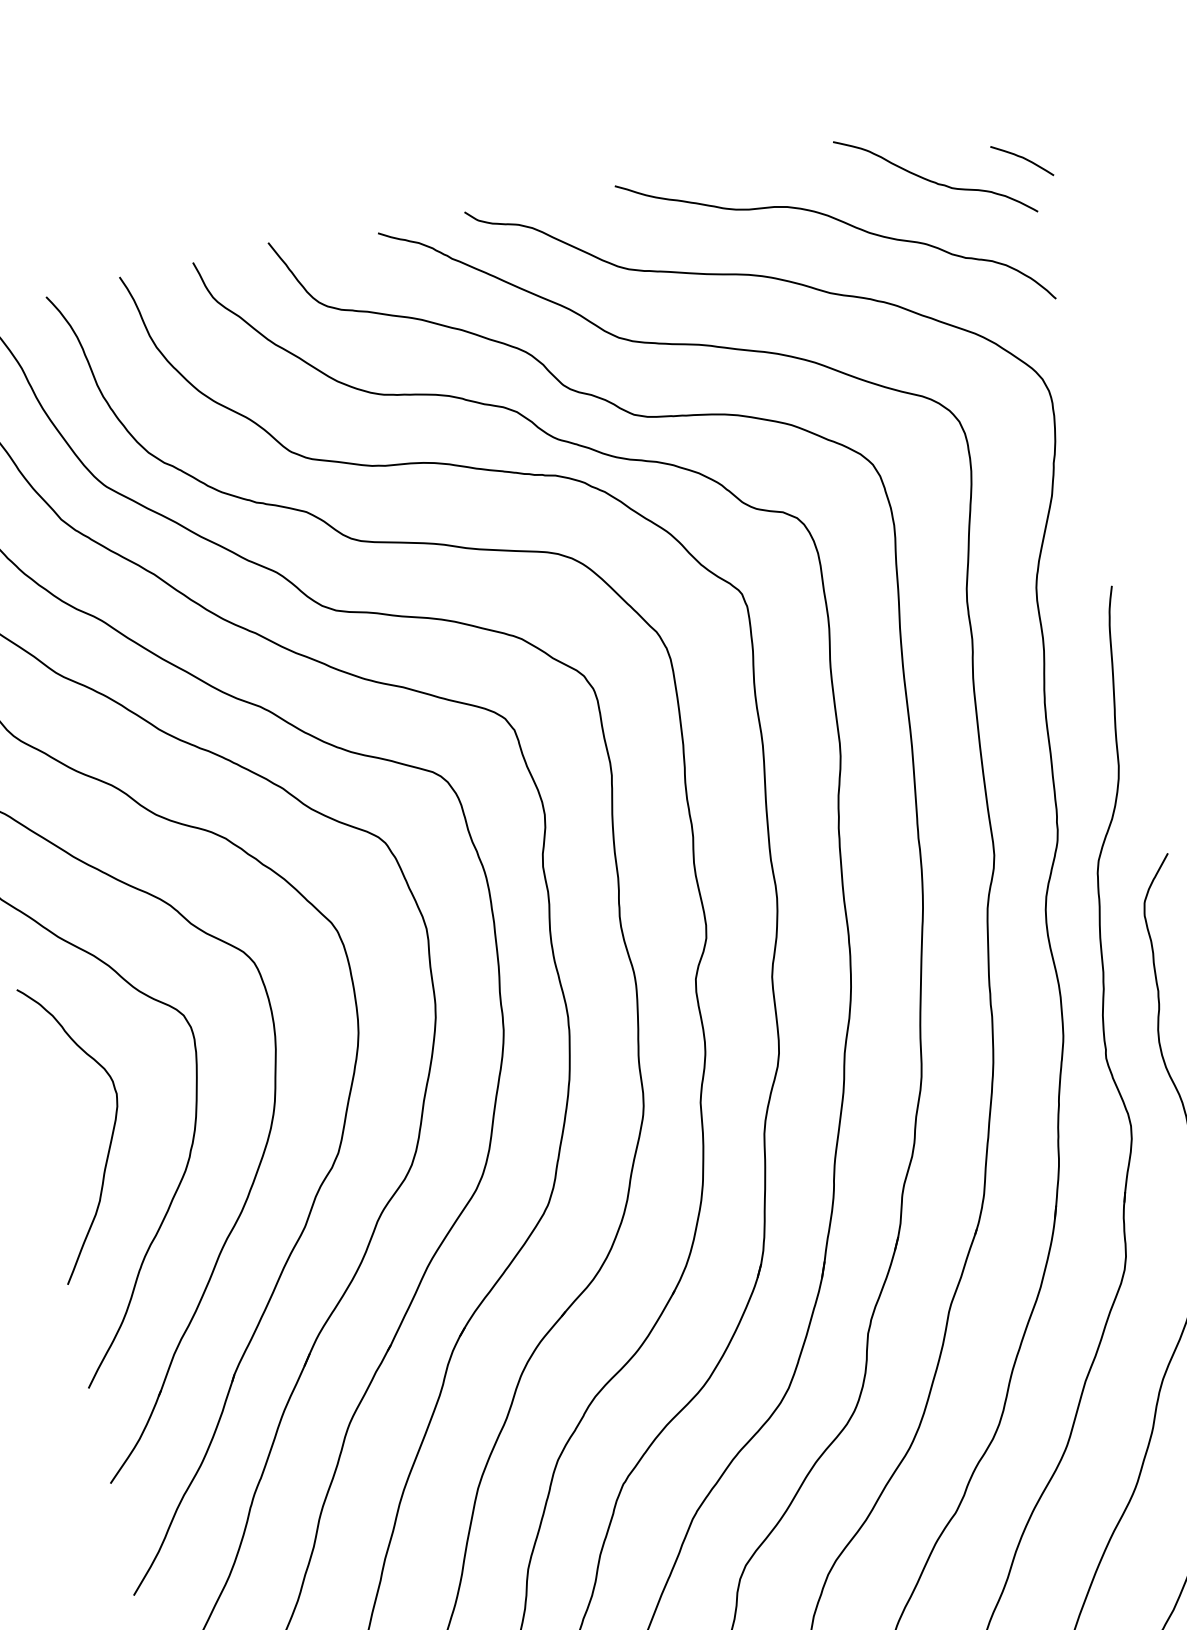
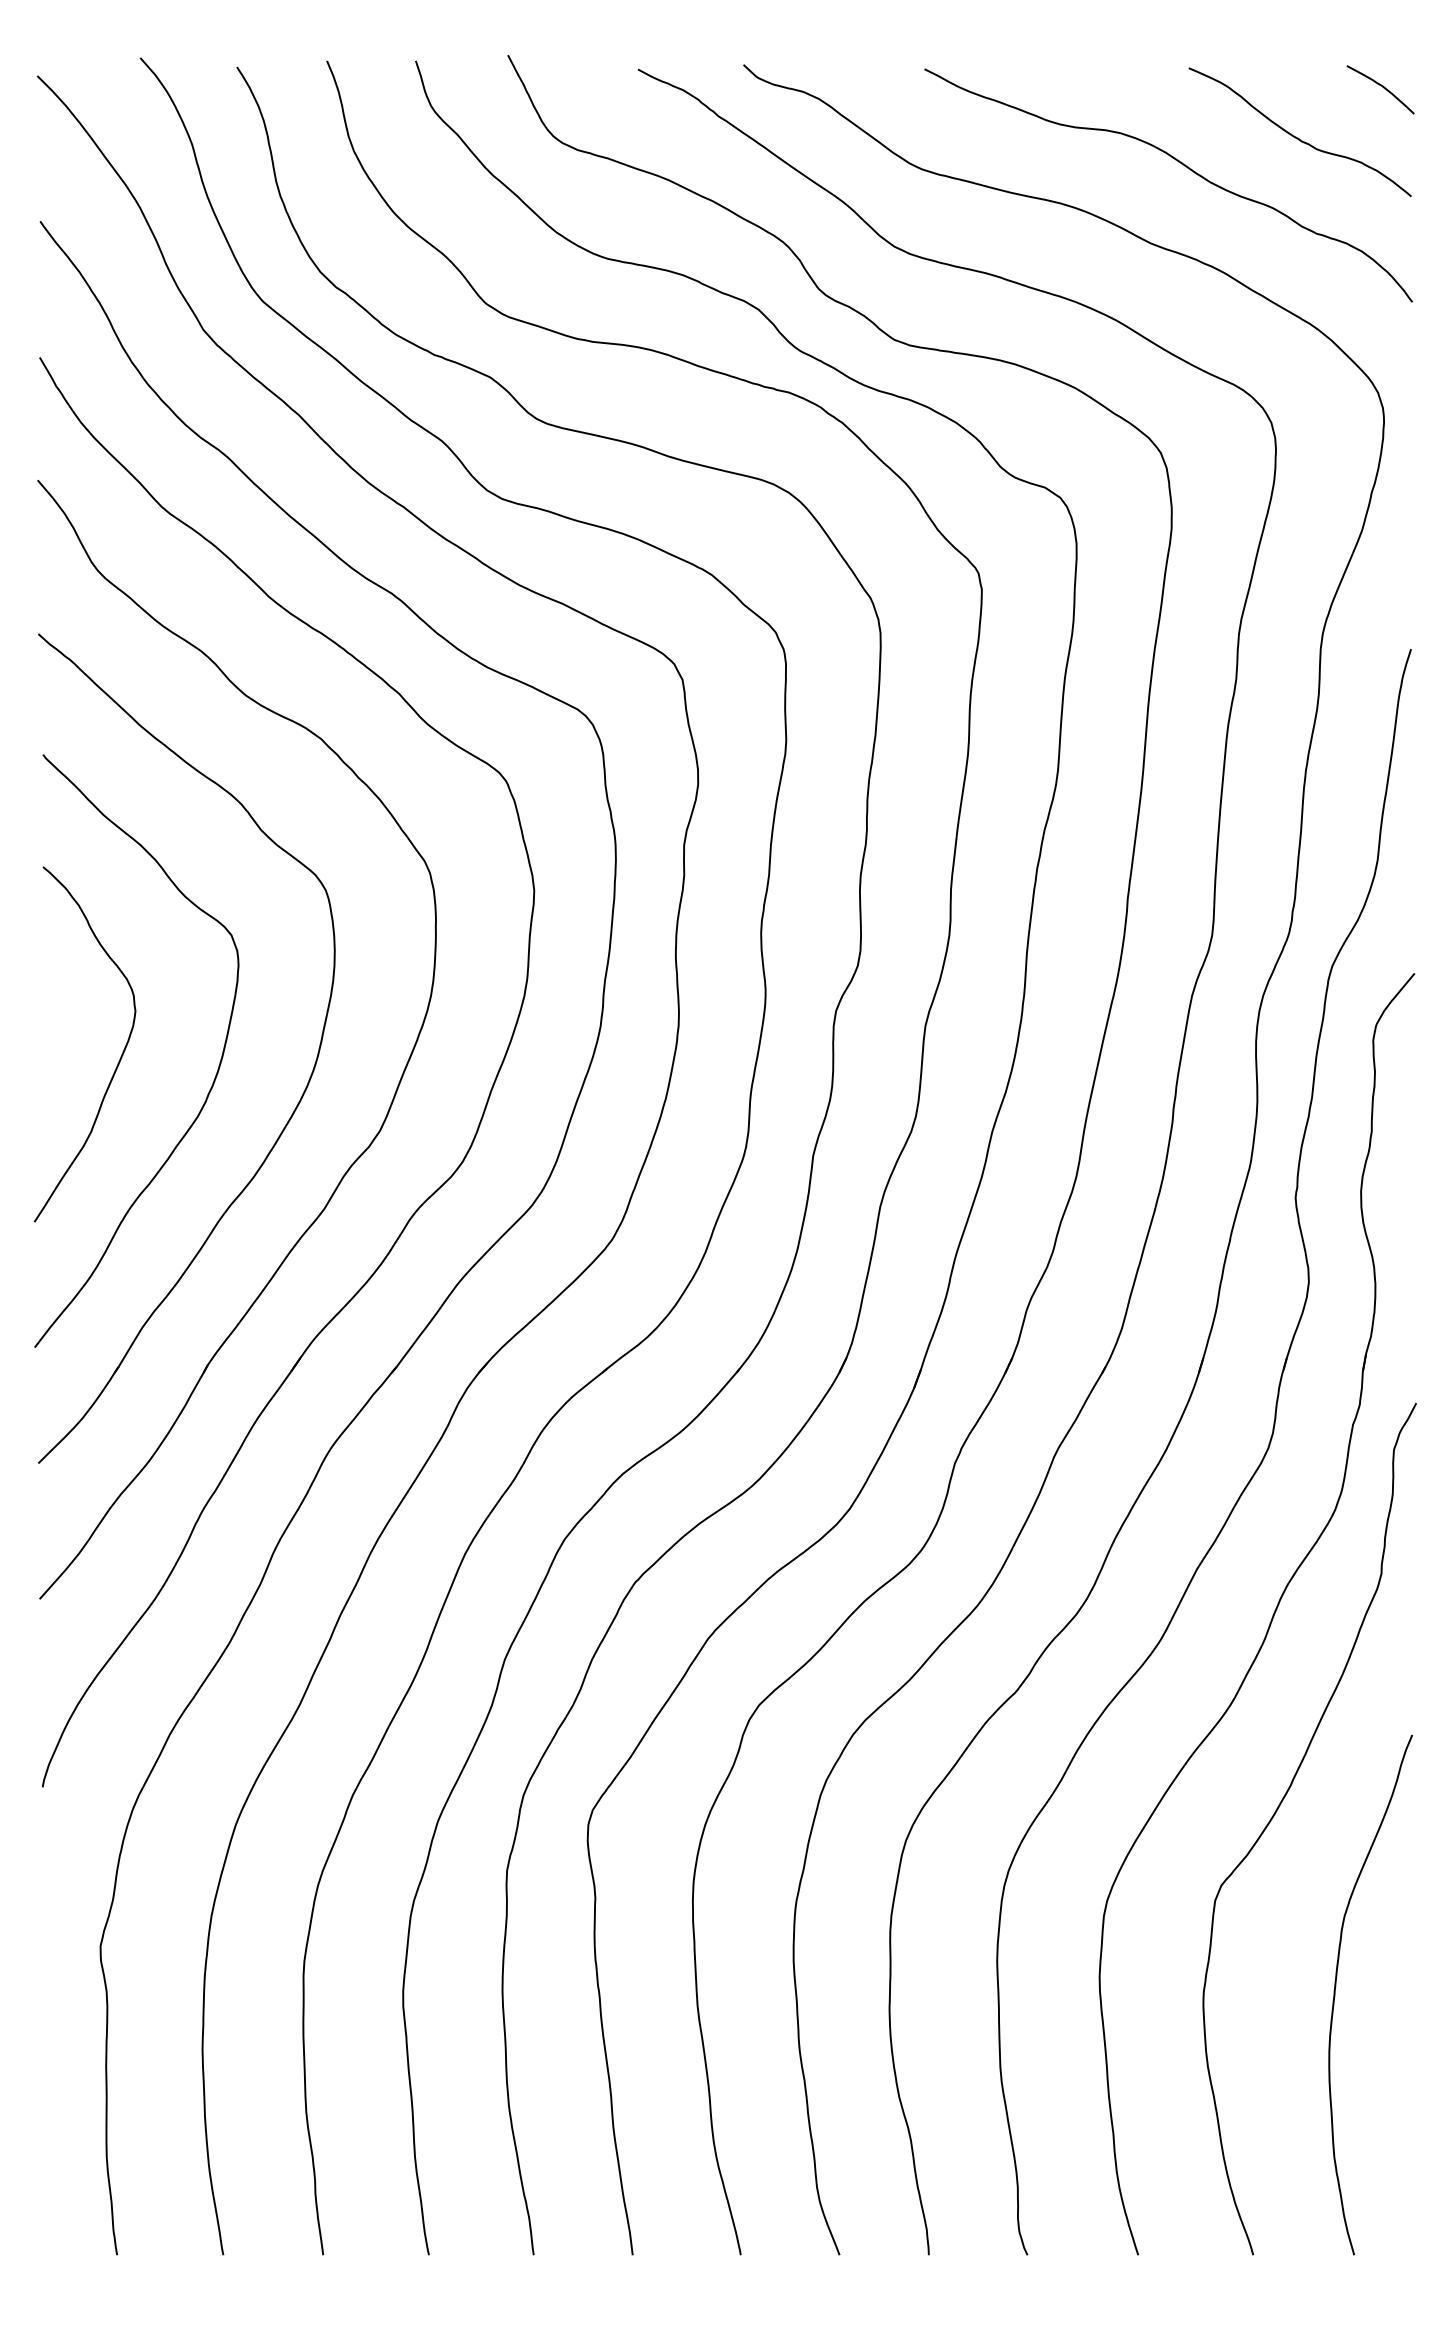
curve: (1023, 158) -> (1382, 87), moved

